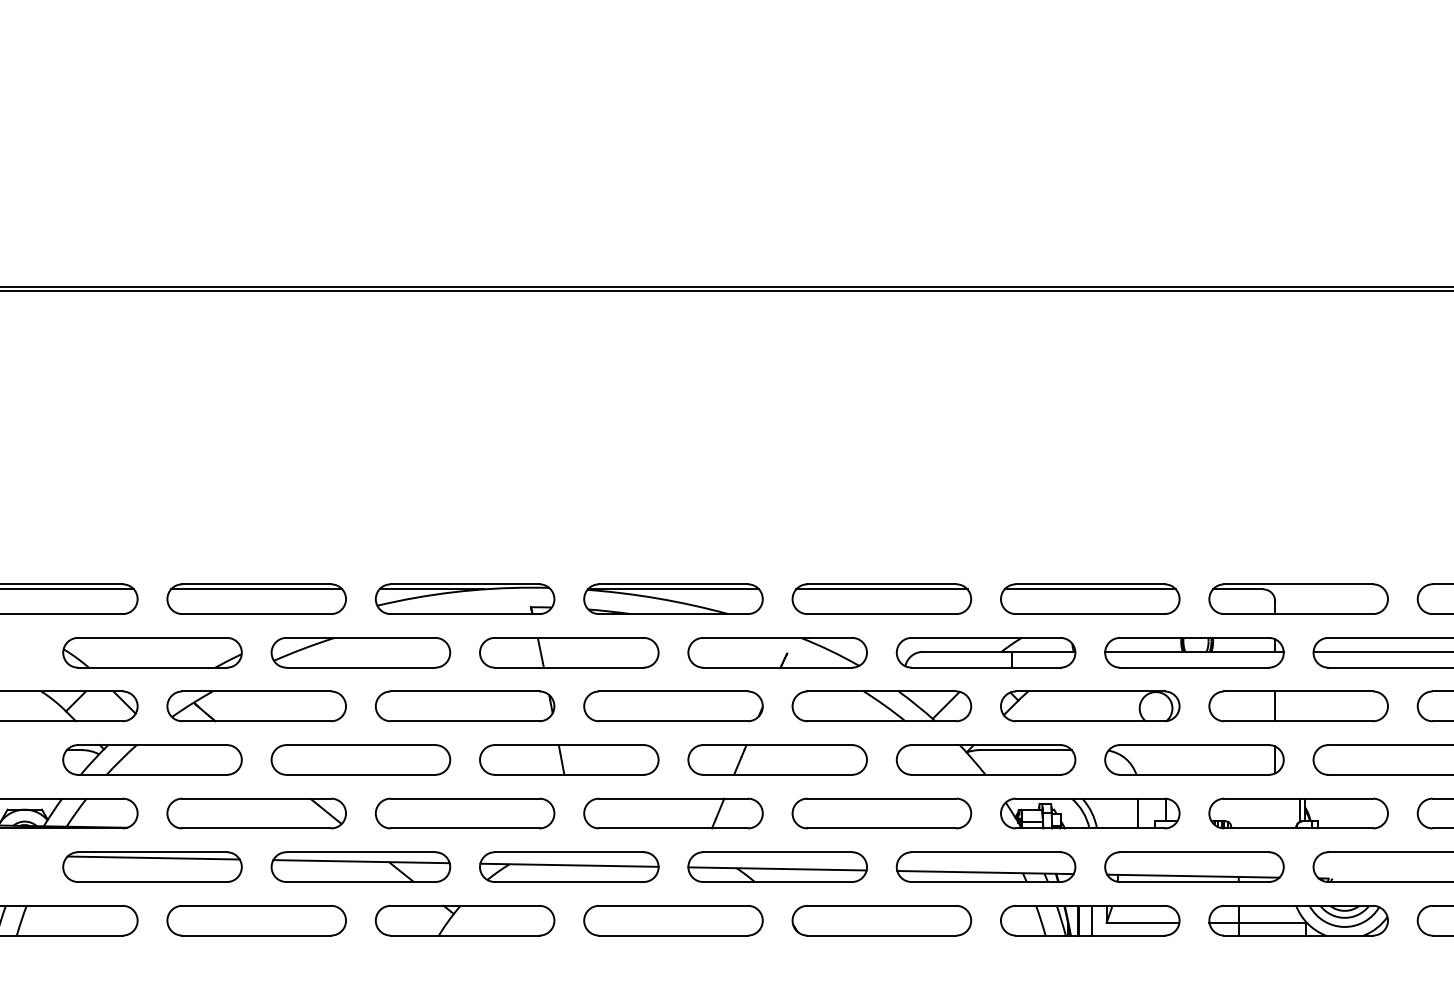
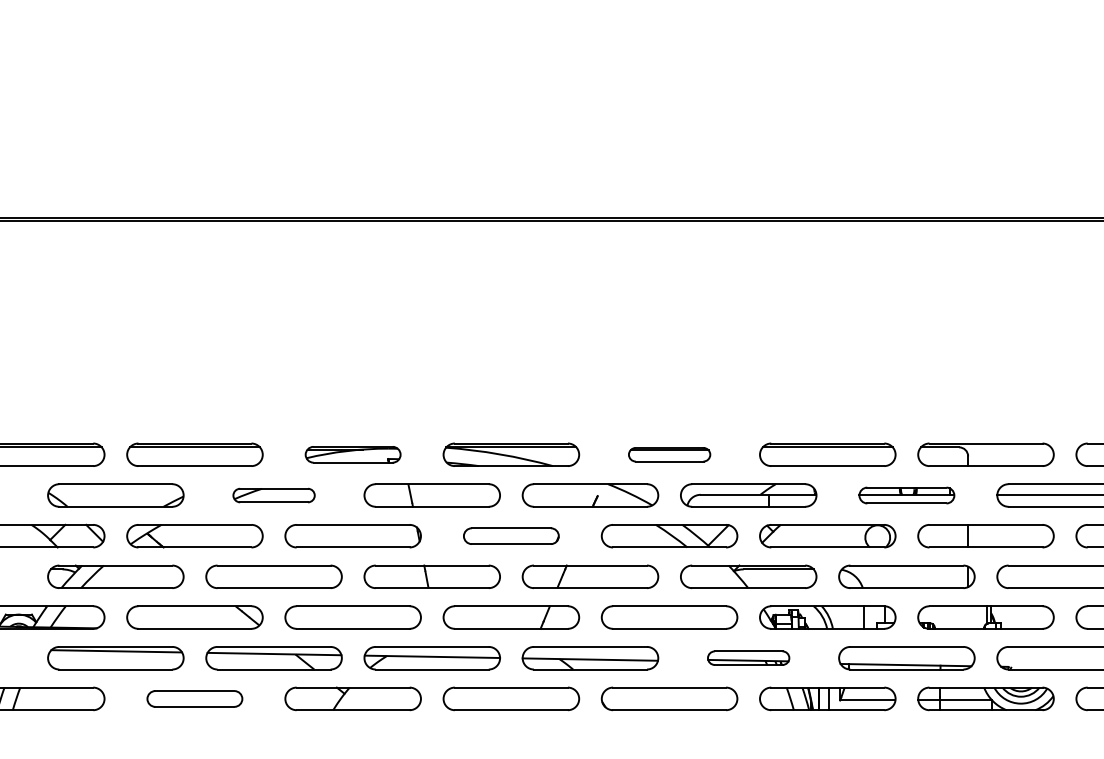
part: (464, 598) -> (352, 454), size x0.7
part: (881, 598) -> (669, 454), size x0.6
part: (360, 652) -> (273, 495), size x0.6
part: (1194, 652) -> (906, 495), size x0.7
part: (673, 706) -> (511, 536), size x0.7
part: (985, 866) -> (748, 657), size x0.6
part: (256, 920) -> (194, 698), size x0.7

